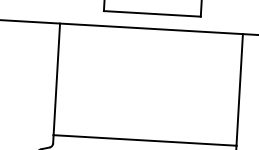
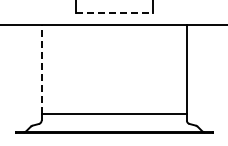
line: (152, 13) -> (114, 13), solid -> dashed
line: (56, 79) -> (41, 69), solid -> dashed

